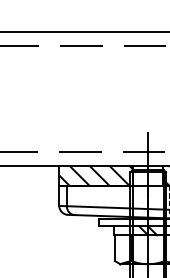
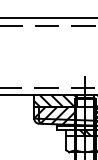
hatch: (94, 200) -> (54, 115), added

